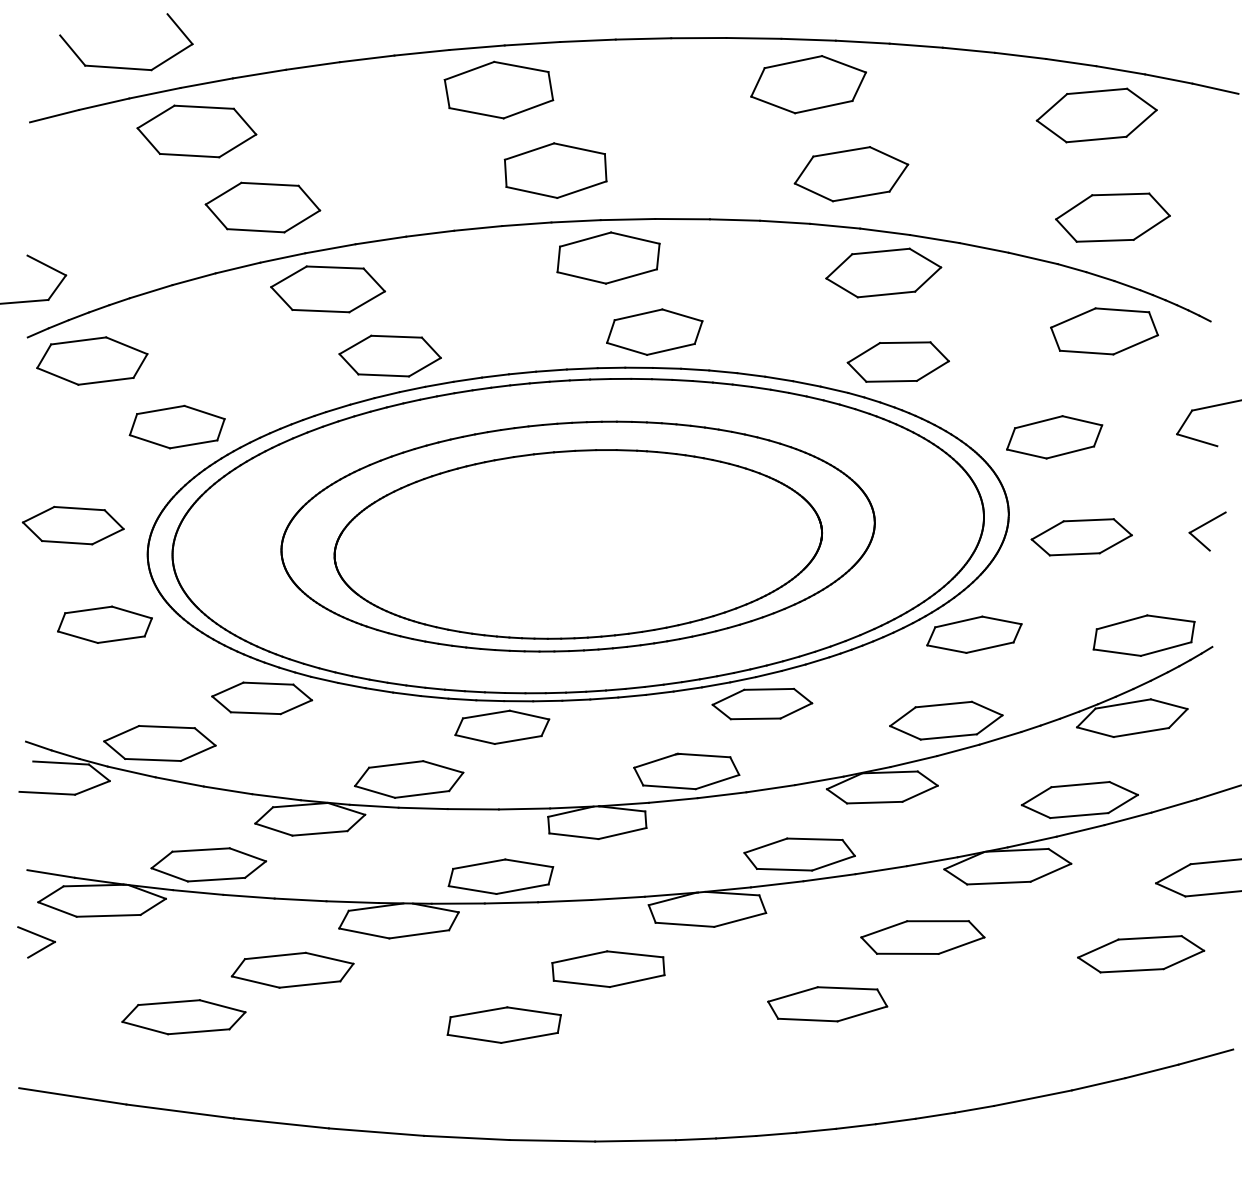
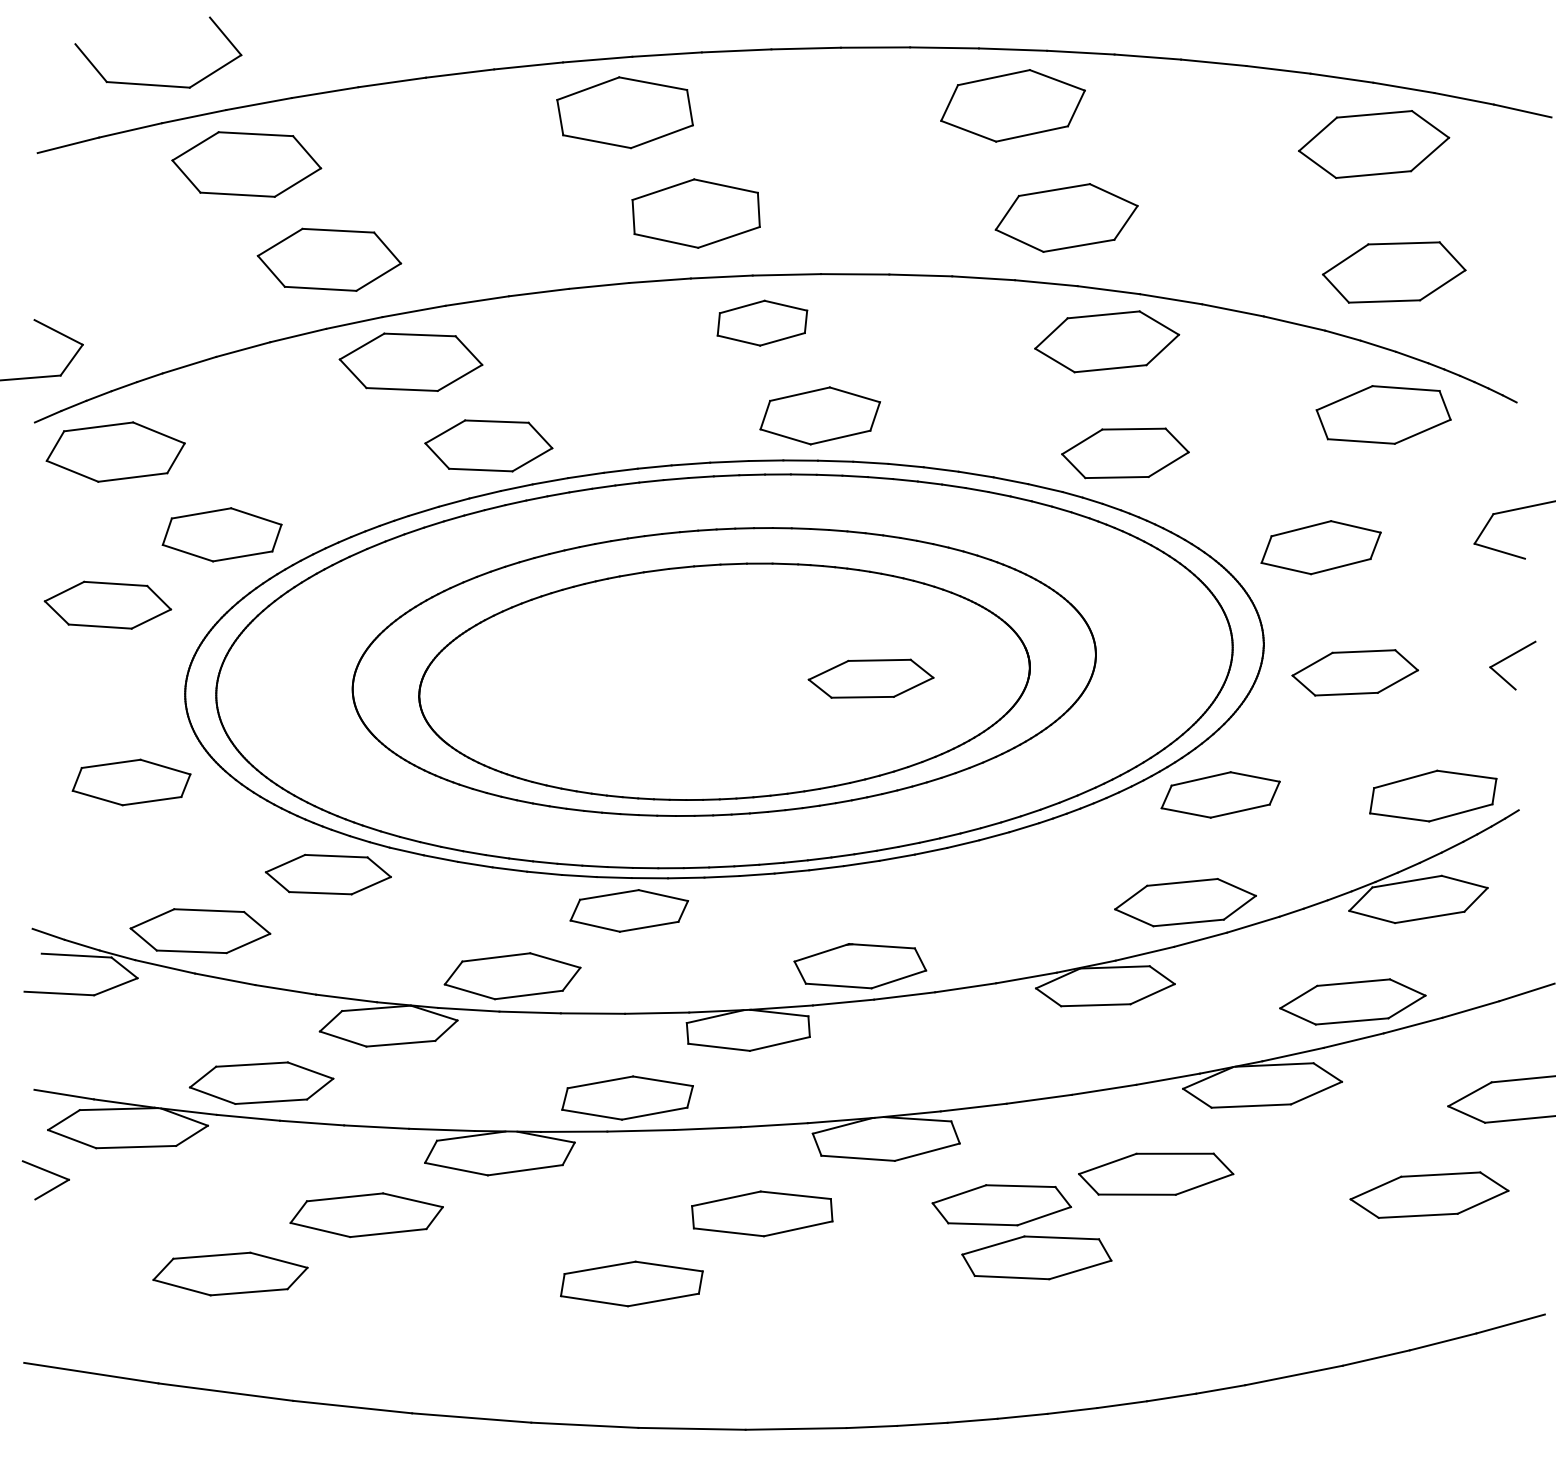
part: (608, 258) -> (762, 323), size x0.7
part: (72, 525) -> (107, 604), moved
part: (761, 703) -> (870, 678), moved
part: (799, 854) -> (1001, 1205), moved

